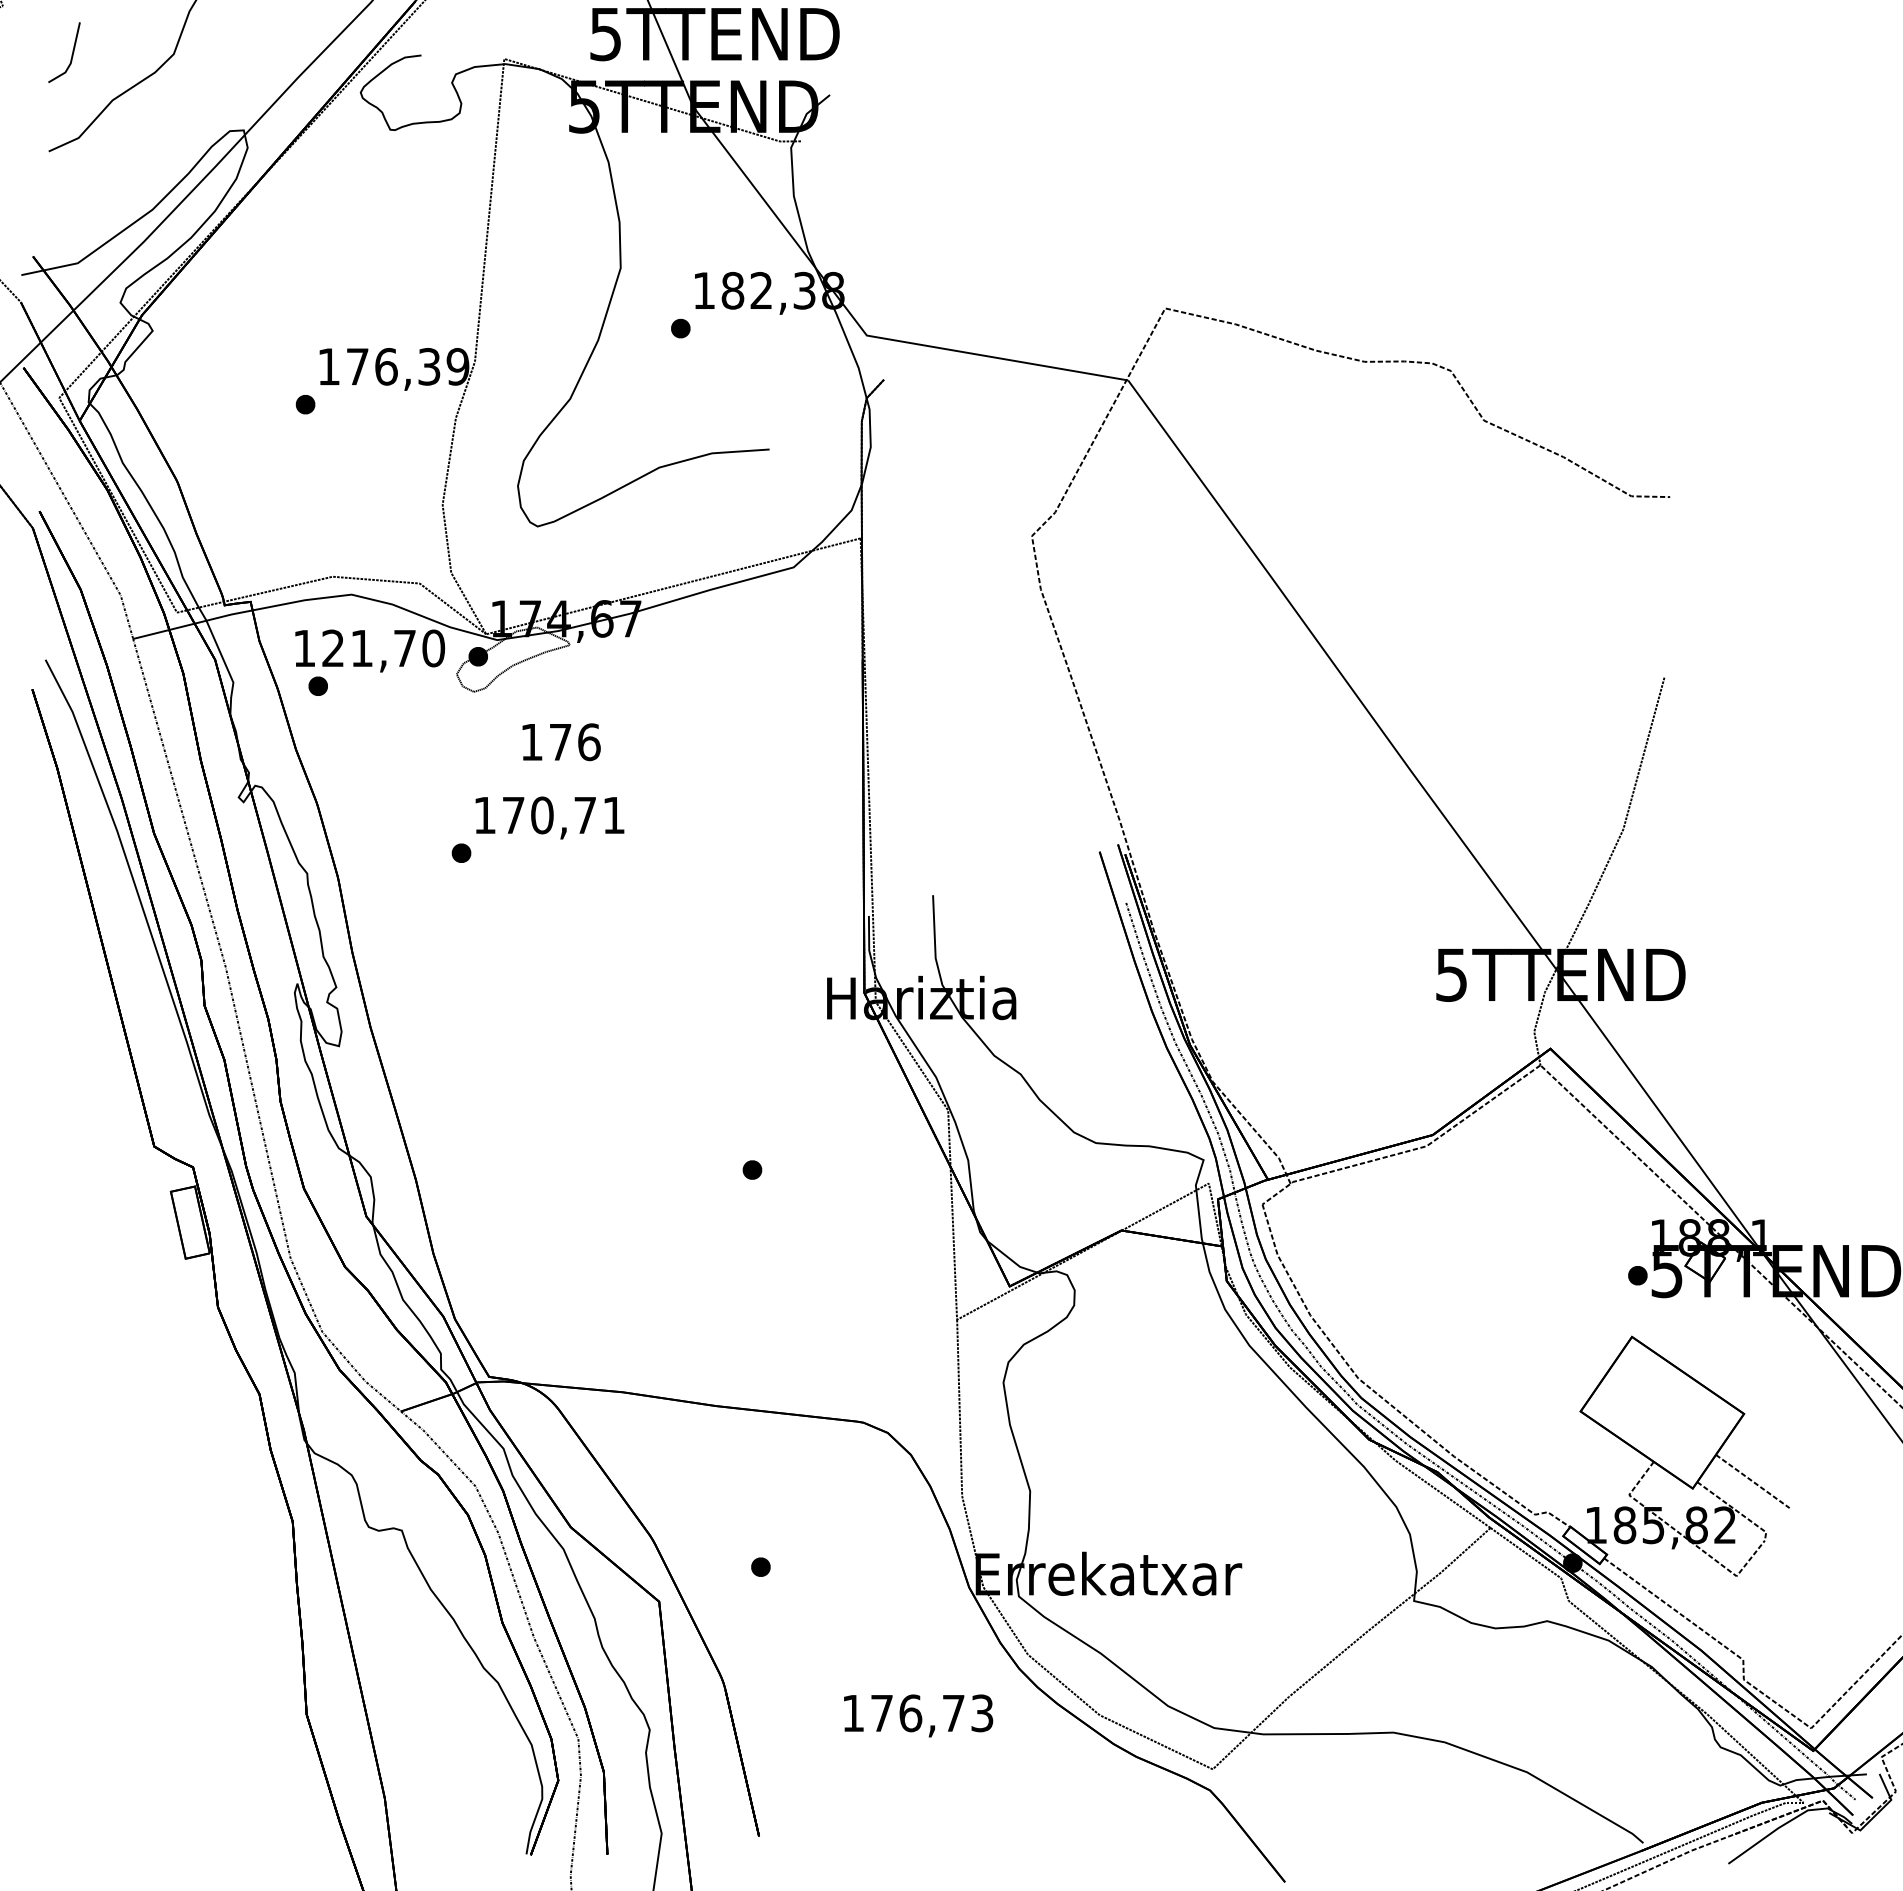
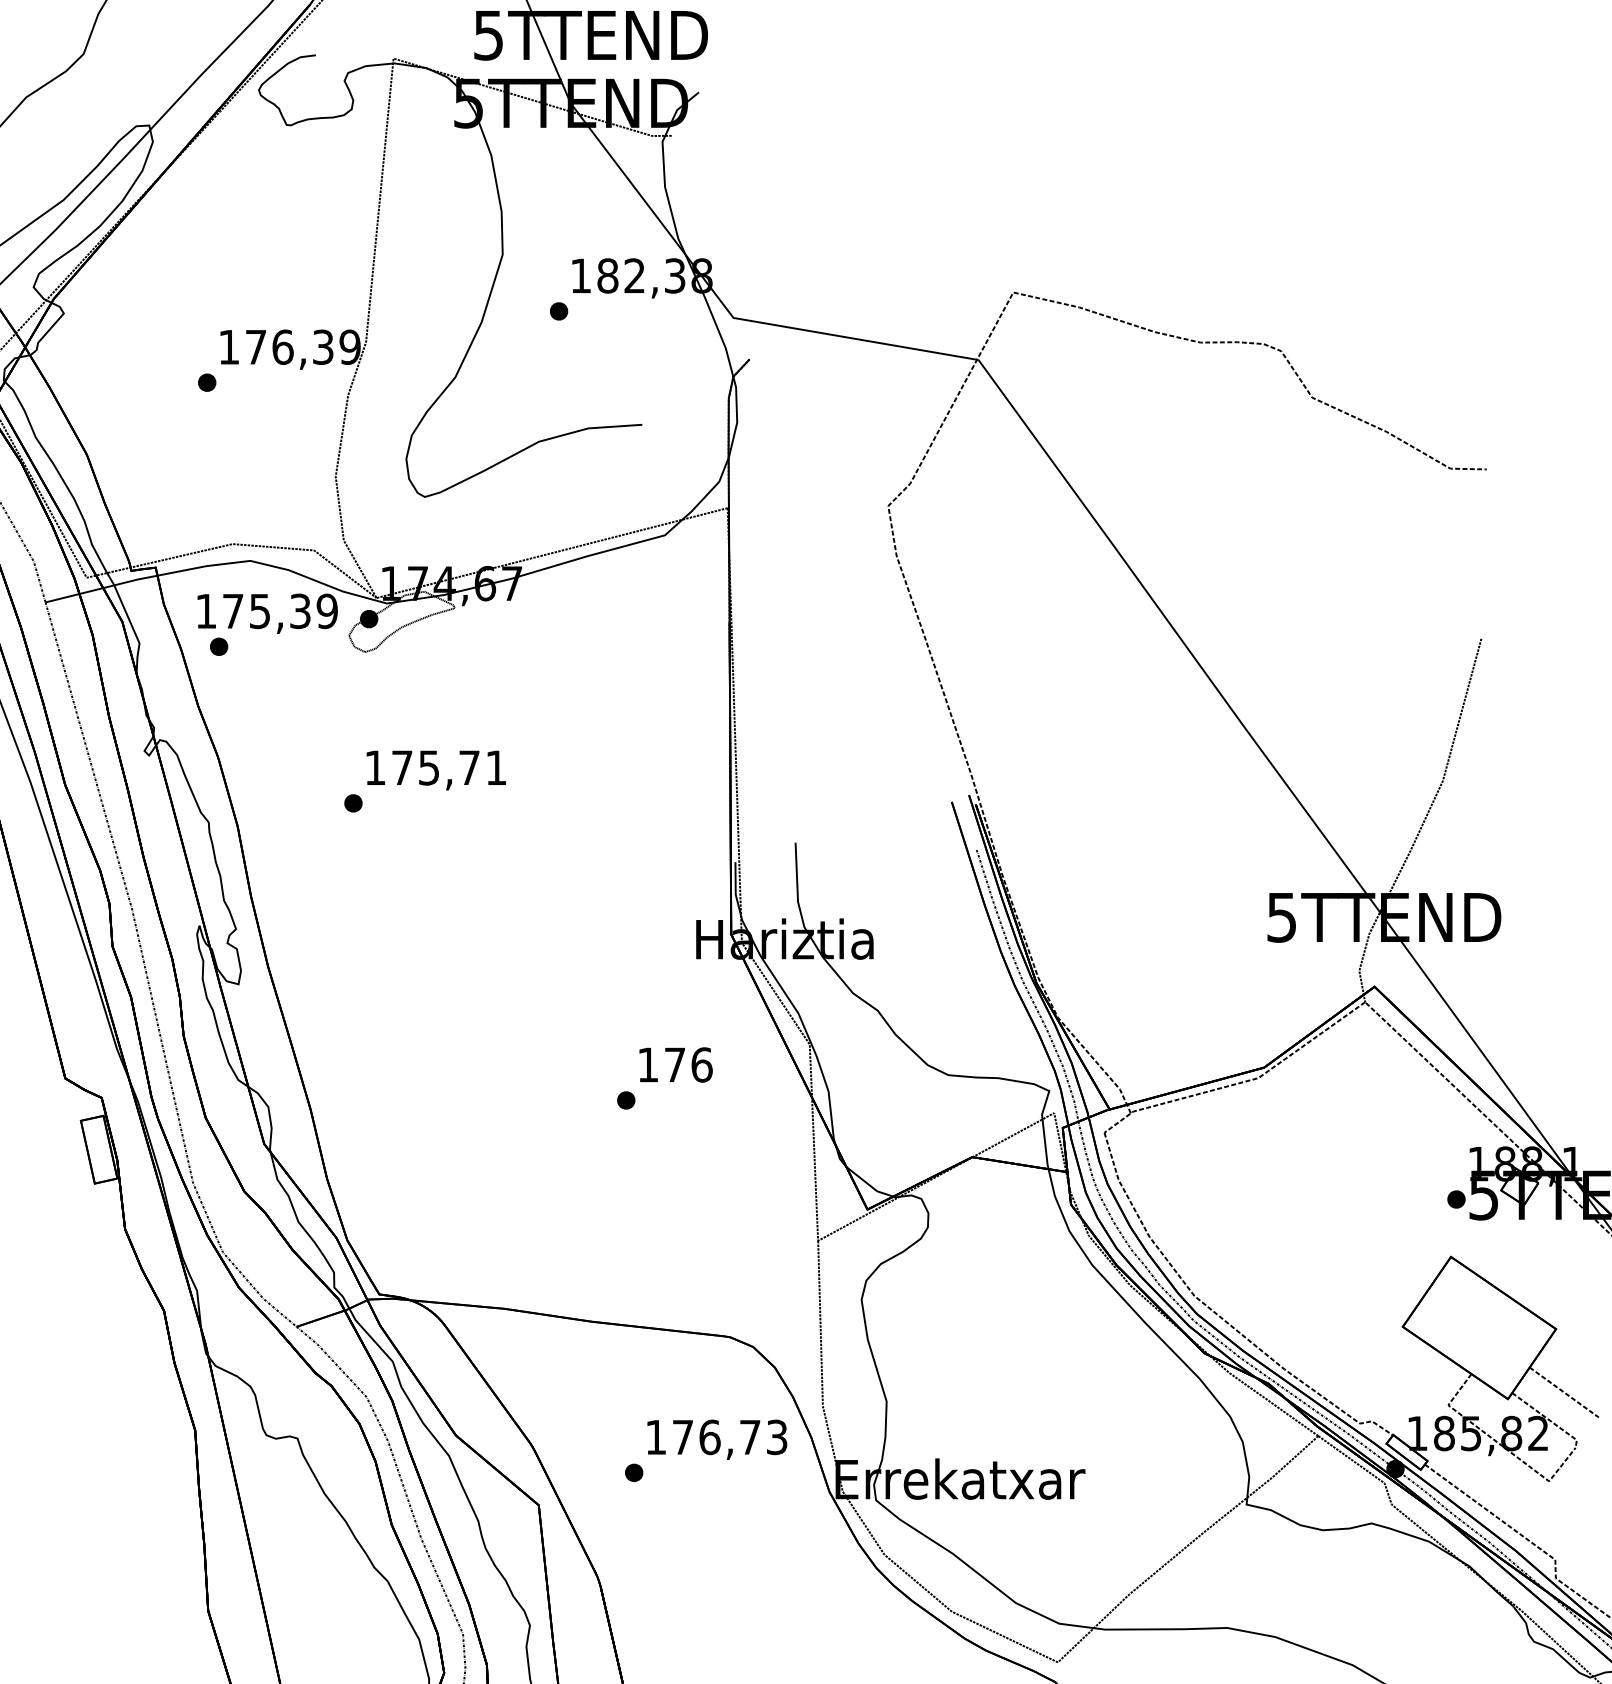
text: (383, 648) -> (280, 611), 121,70 -> 175,39
text: (561, 742) -> (675, 1065), moved
text: (542, 815) -> (429, 767), 170,71 -> 175,71
text: (918, 1715) -> (717, 1439), moved

